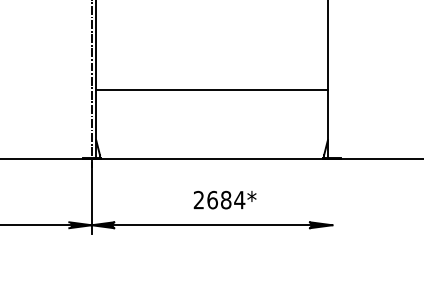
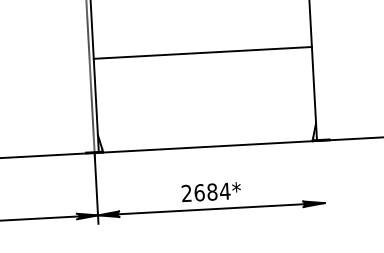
line: (211, 90) -> (202, 53), moved
text: (224, 200) -> (210, 192), moved

